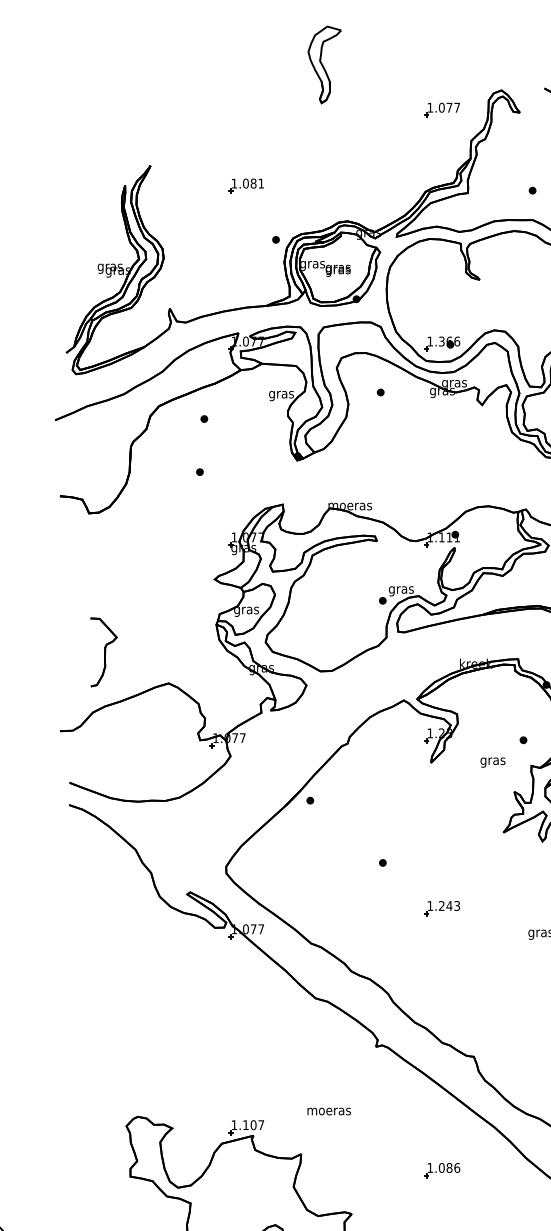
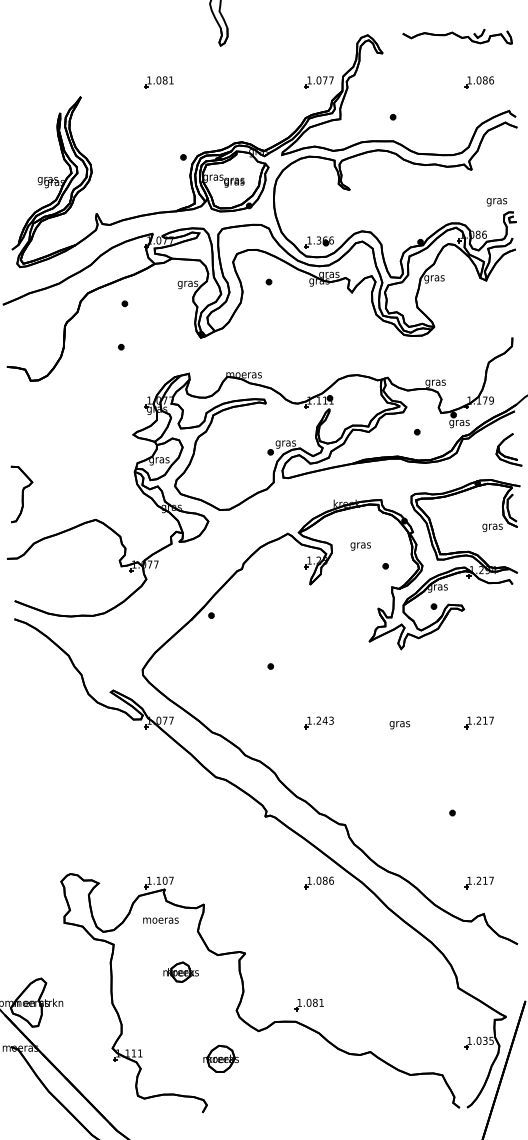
part: (441, 110) -> (318, 82), moved
part: (245, 186) -> (158, 82), moved
part: (103, 652) -> (21, 494), moved
text: (492, 762) -> (360, 546), moved
part: (441, 908) -> (318, 722), moved
text: (328, 1111) -> (160, 920), moved
part: (441, 1170) -> (318, 882), moved

